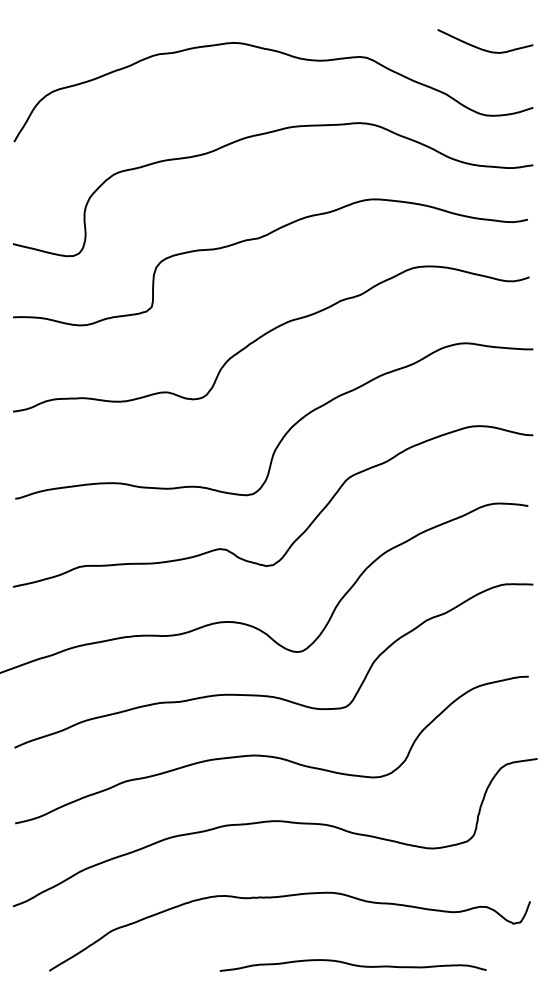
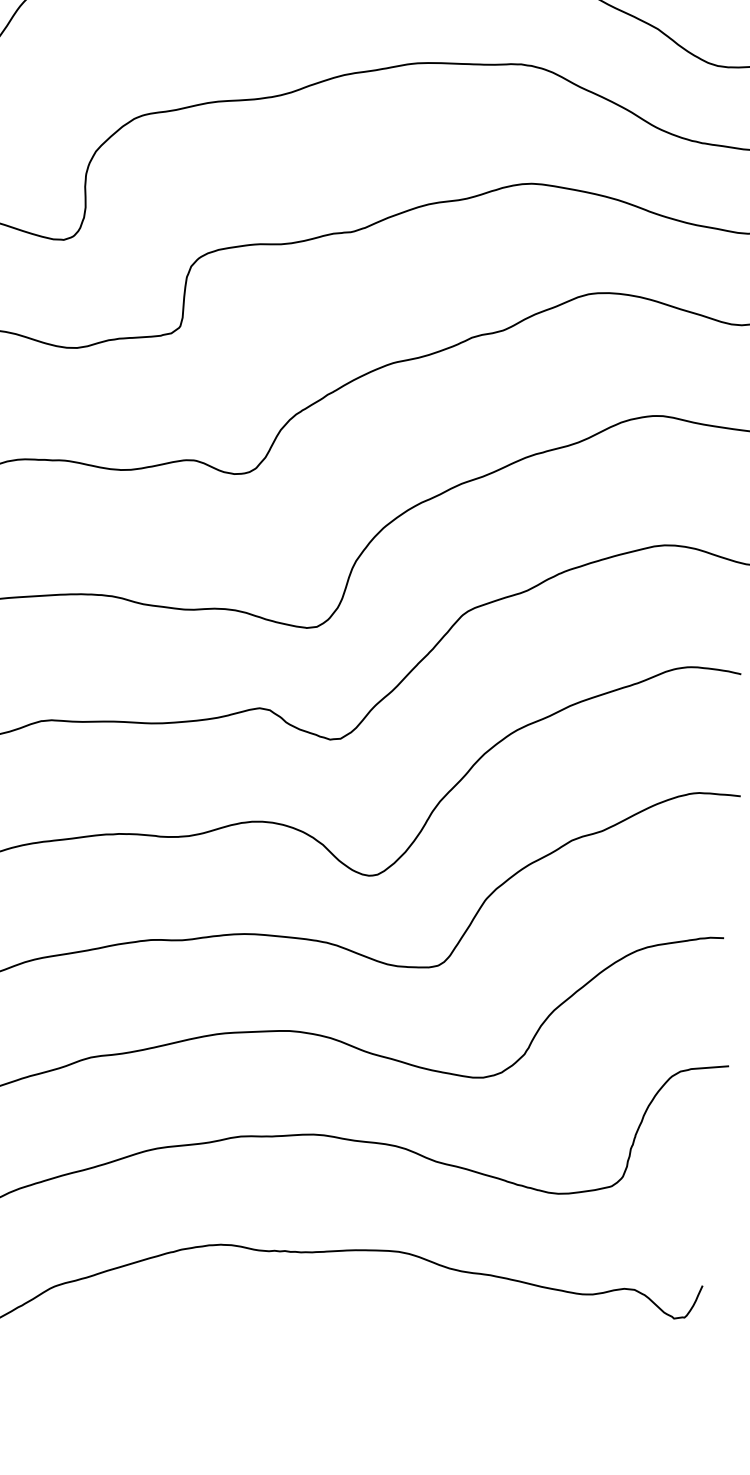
curve: (352, 965) -> (421, 1366), removed

